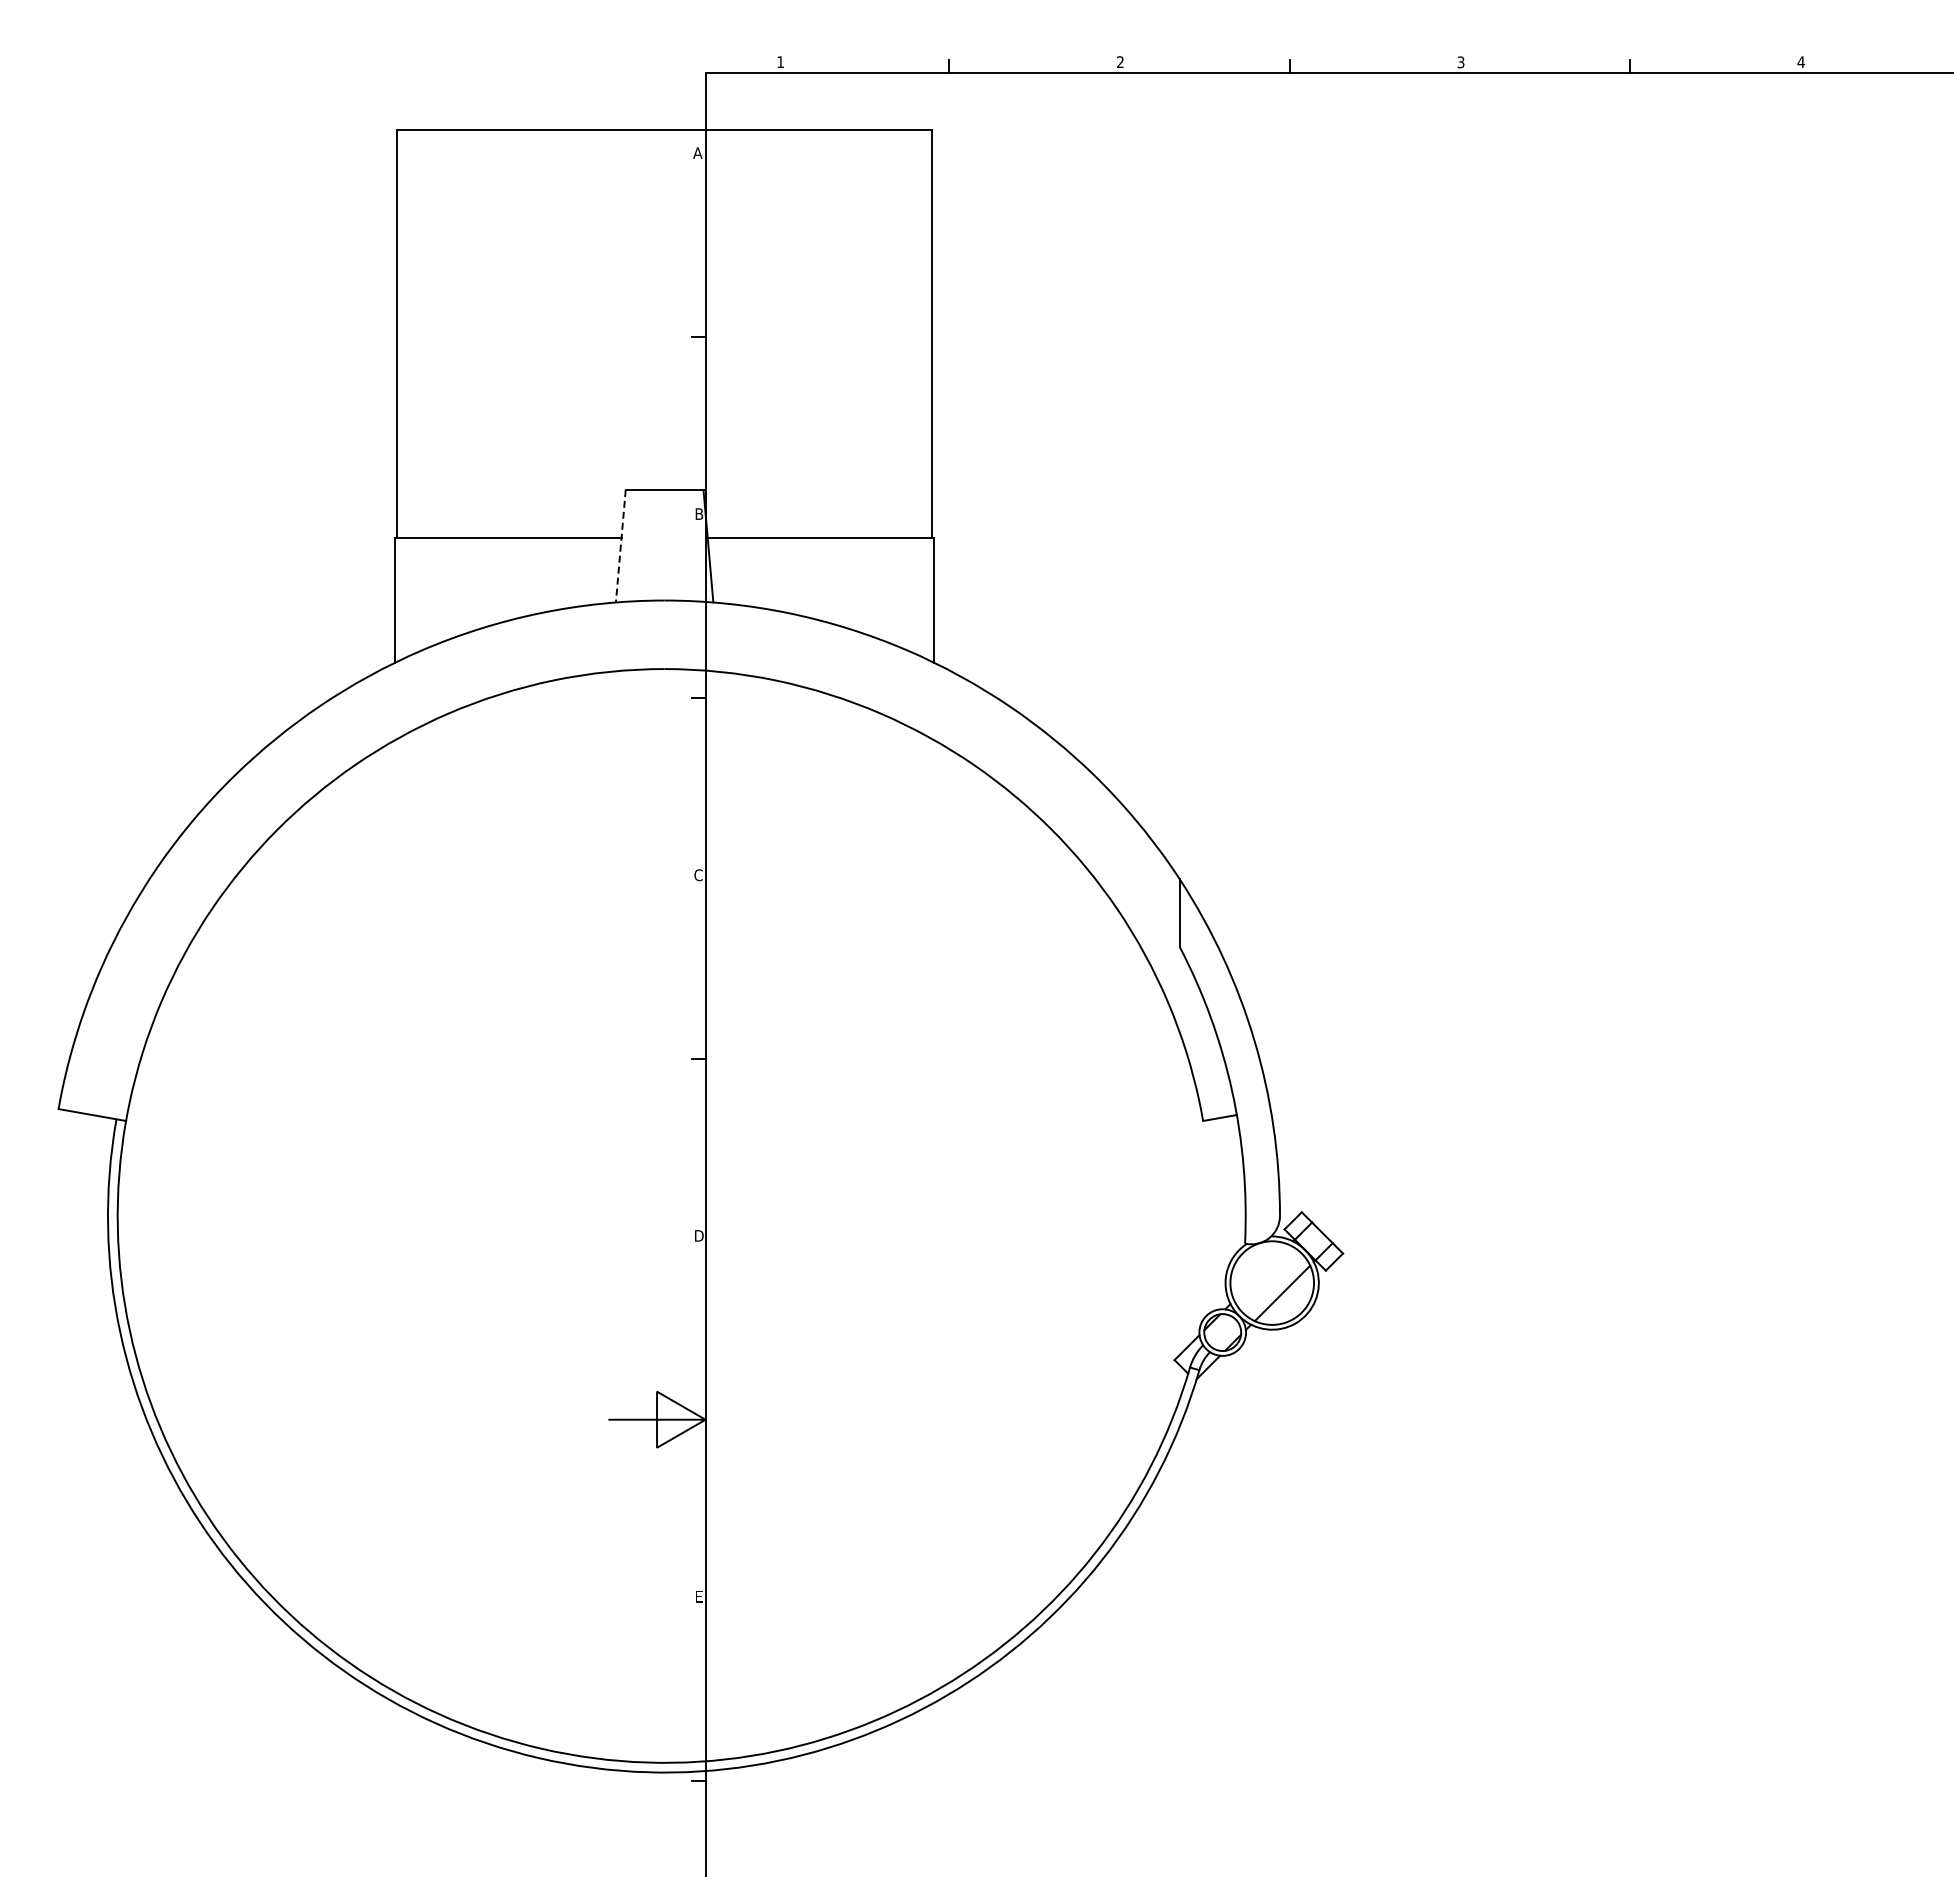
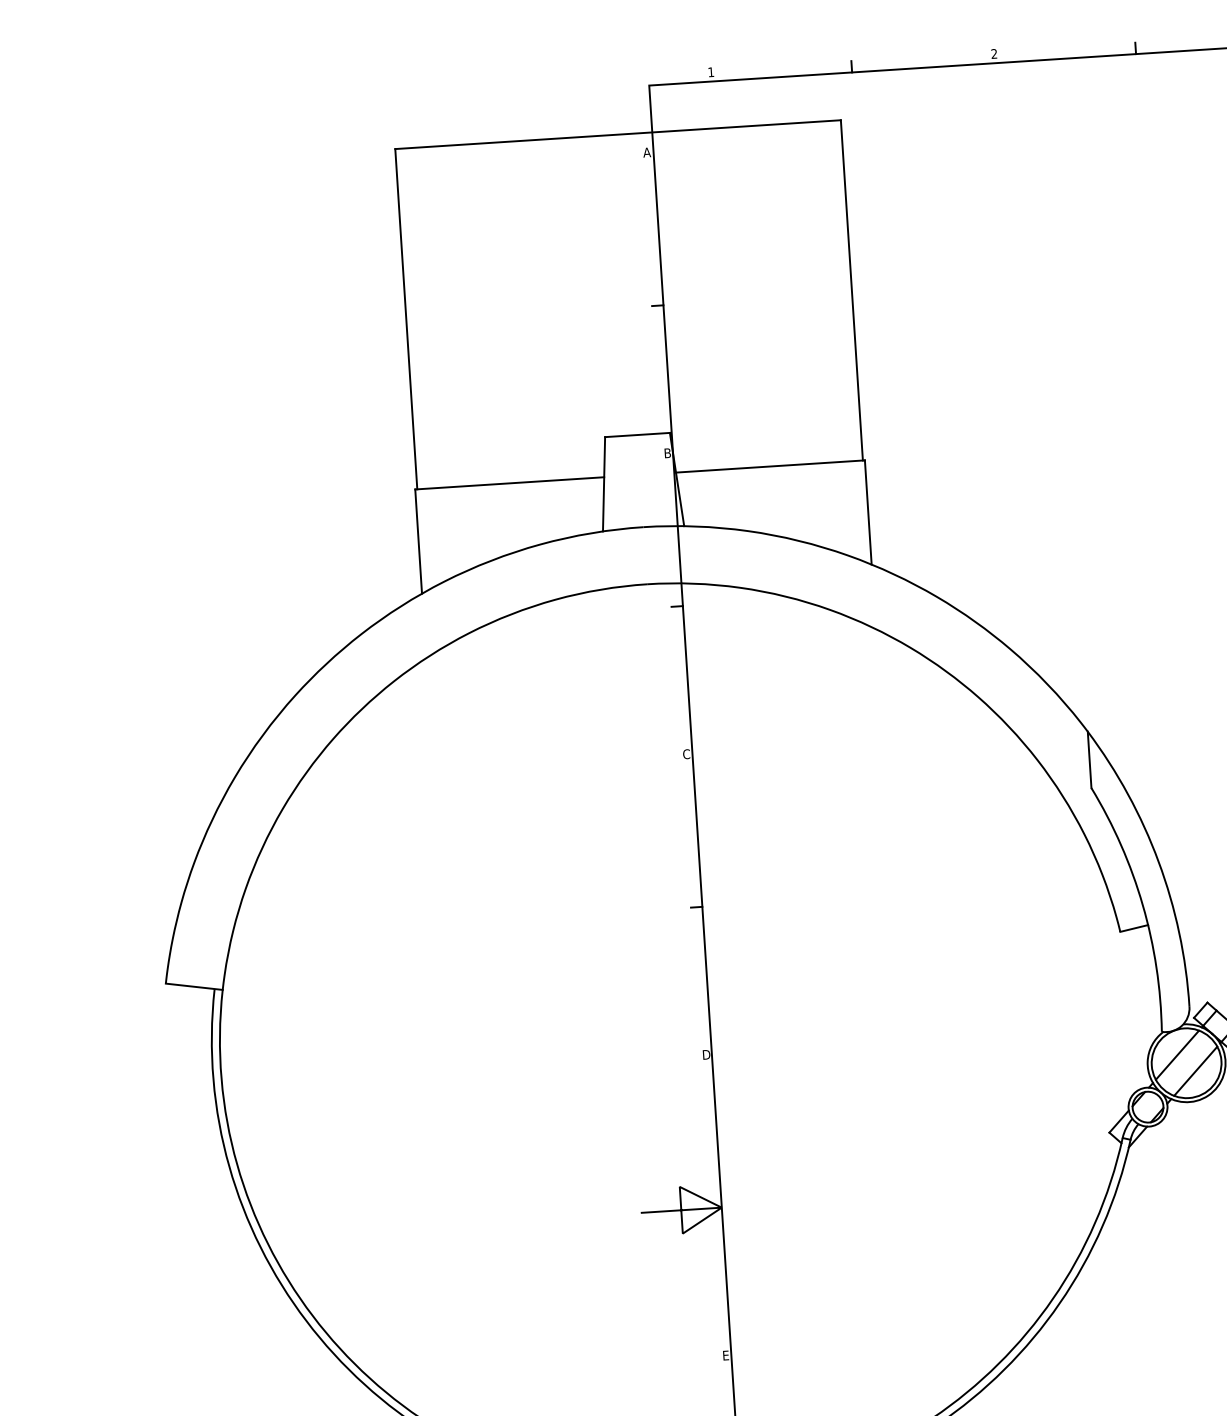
line: (620, 546) -> (603, 484), dashed -> solid
line: (1261, 1272) -> (1177, 1055), added

